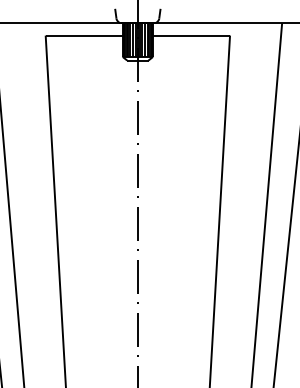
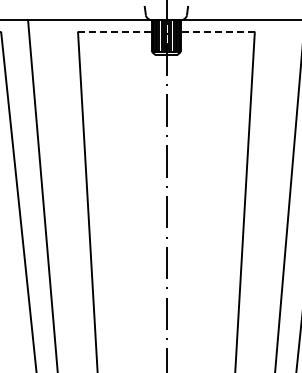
line: (83, 35) -> (114, 31), solid -> dashed
line: (191, 35) -> (217, 31), solid -> dashed

